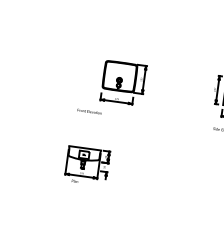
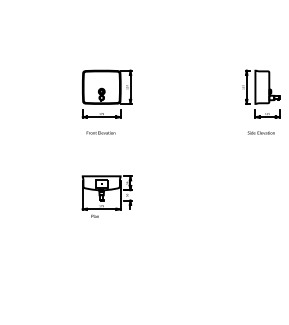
part: (123, 82) -> (106, 93), moved

